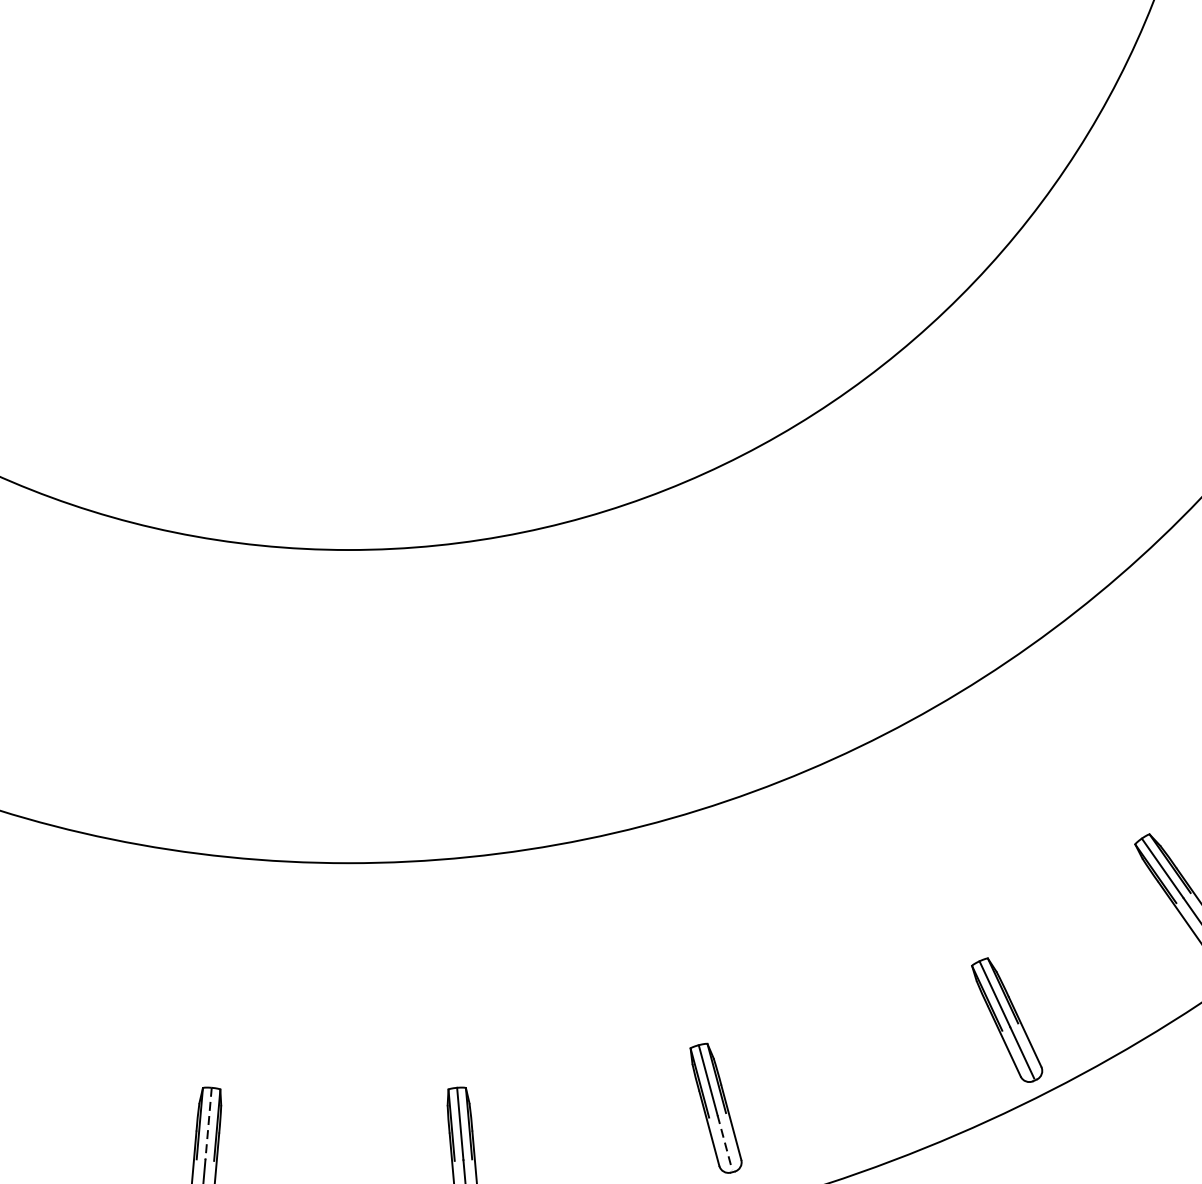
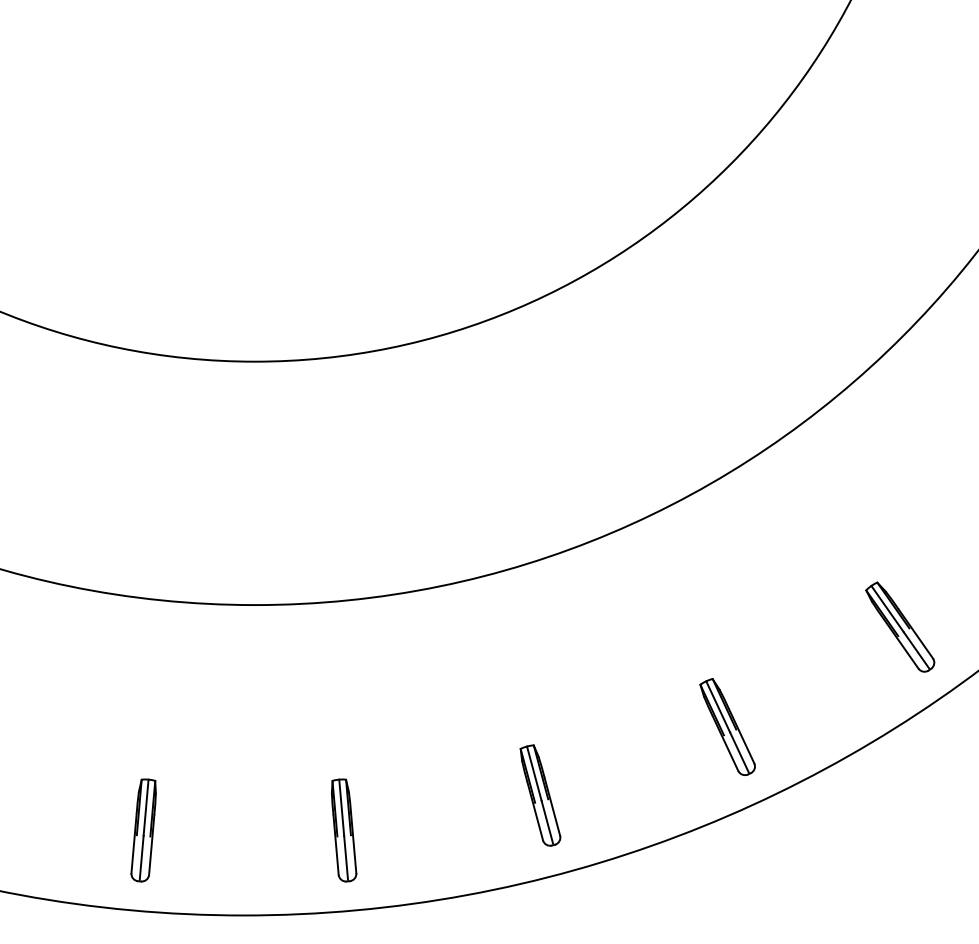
part: (1006, 1019) -> (727, 726), moved
line: (209, 1124) -> (146, 808), dashed -> solid
line: (725, 1142) -> (547, 822), dashed -> solid

